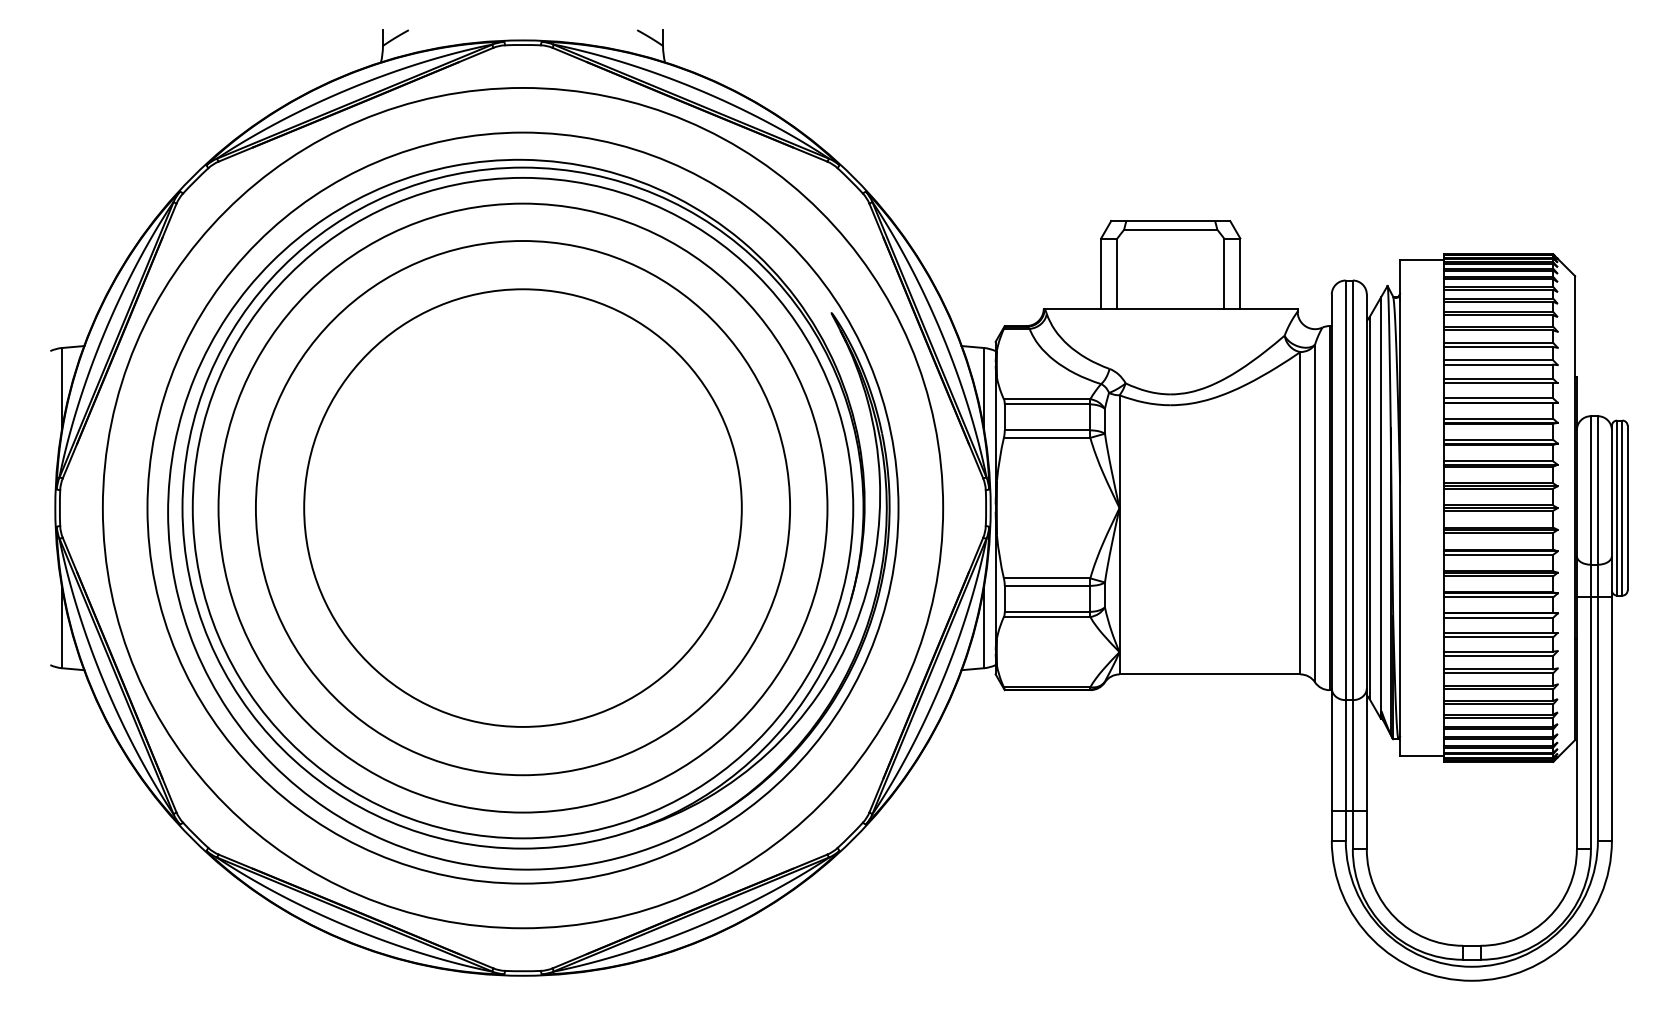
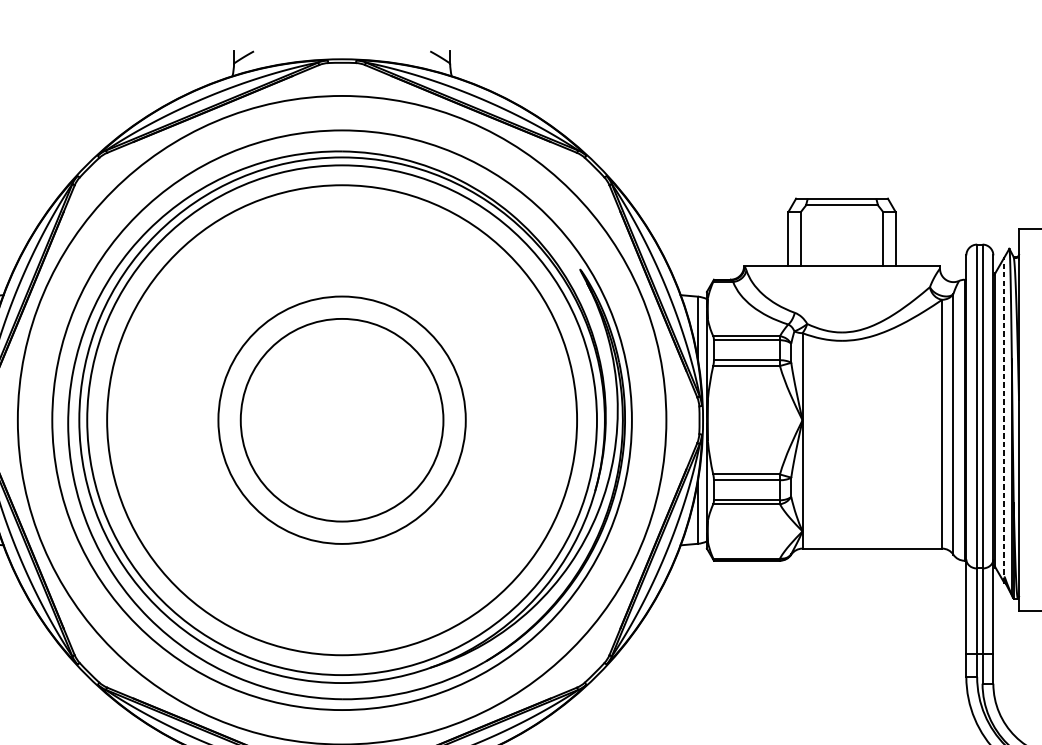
circle: (522, 507) -> (341, 419), size x0.6
circle: (522, 508) -> (341, 420), size x0.6
line: (1381, 508) -> (1004, 420), solid -> dashed

